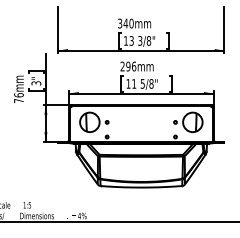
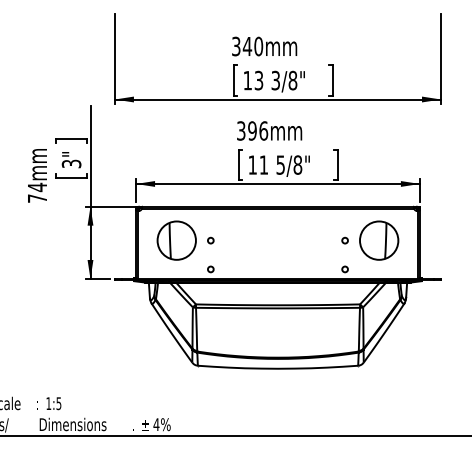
text: (122, 66) -> (240, 130), 296mm -> 396mm
text: (18, 95) -> (36, 187), 76mm -> 74mm

